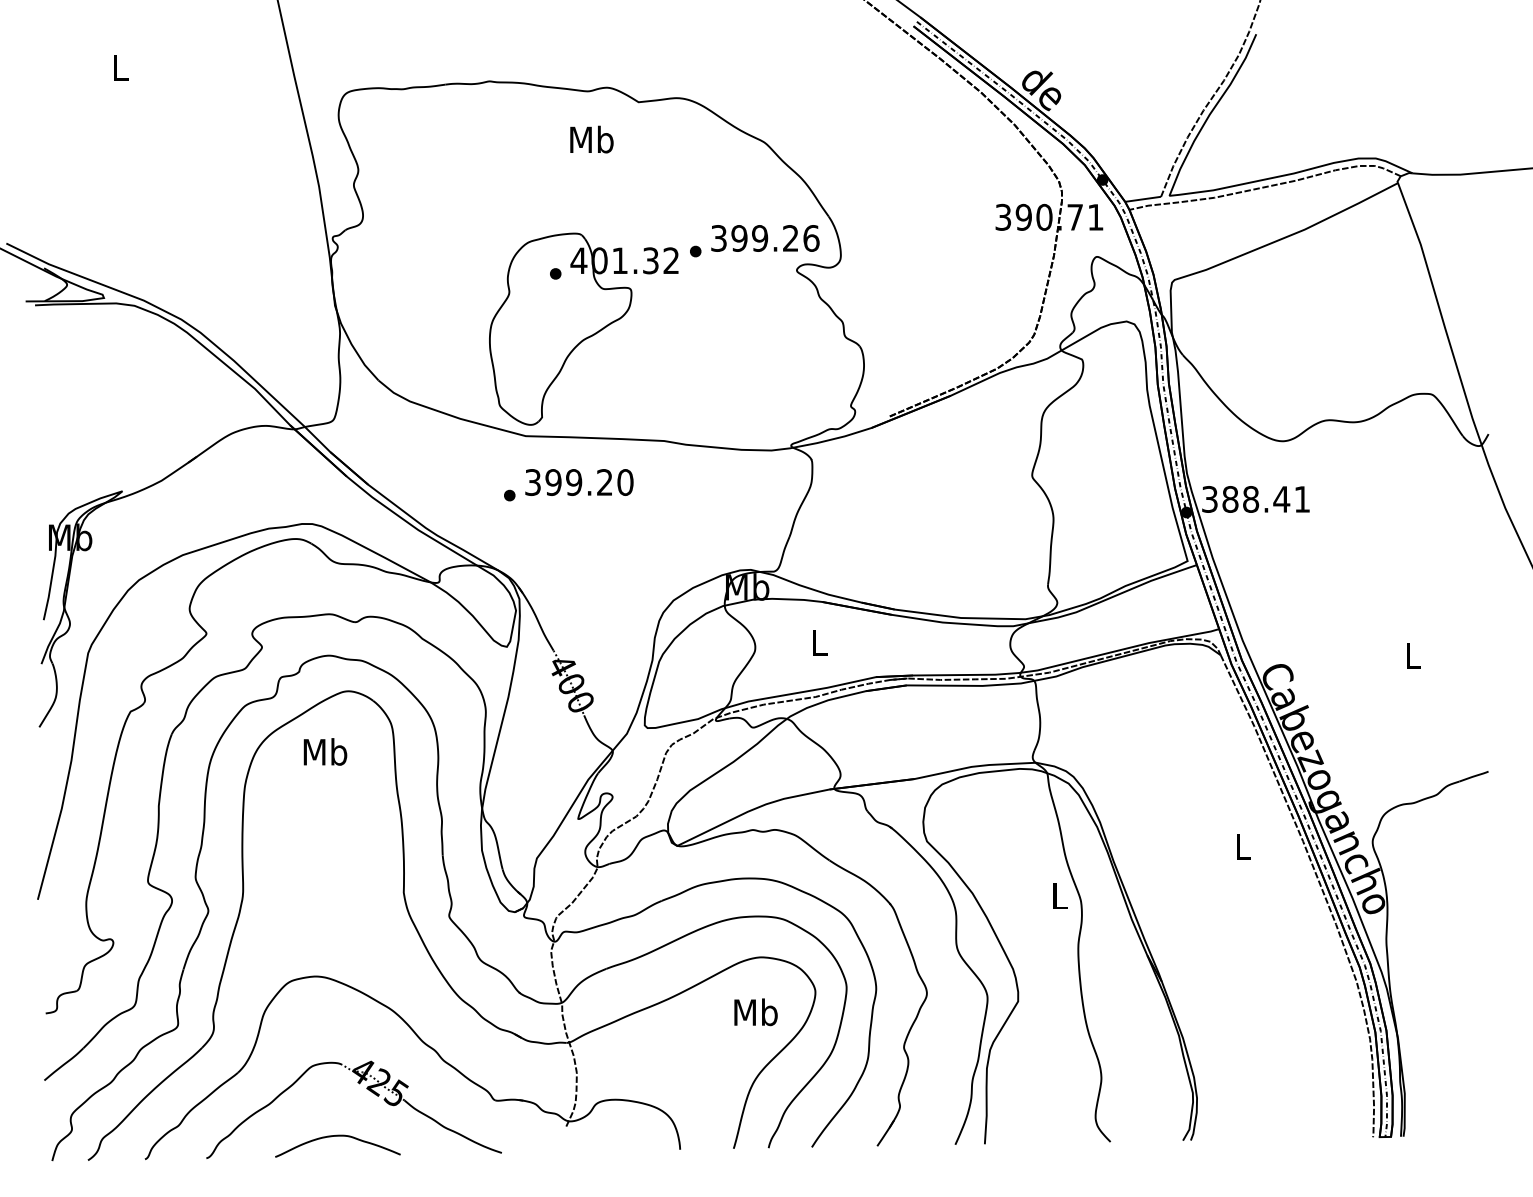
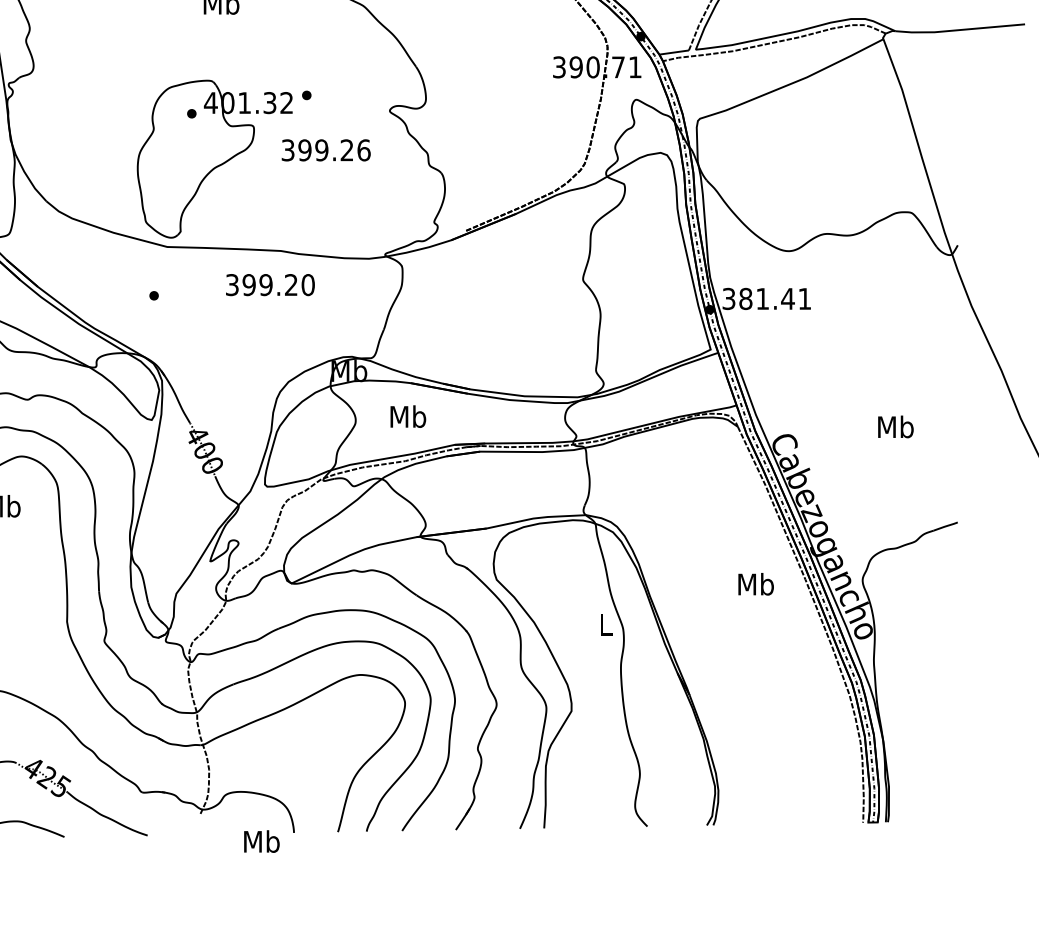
text: (765, 238) -> (326, 150), moved
text: (579, 482) -> (270, 285), moved
text: (1251, 499) -> (763, 299), 388.41 -> 381.41
text: (819, 642) -> (408, 416), L -> Mb
text: (1412, 655) -> (895, 427), L -> Mb
text: (1242, 846) -> (755, 583), L -> Mb
text: (755, 1012) -> (261, 841), moved

